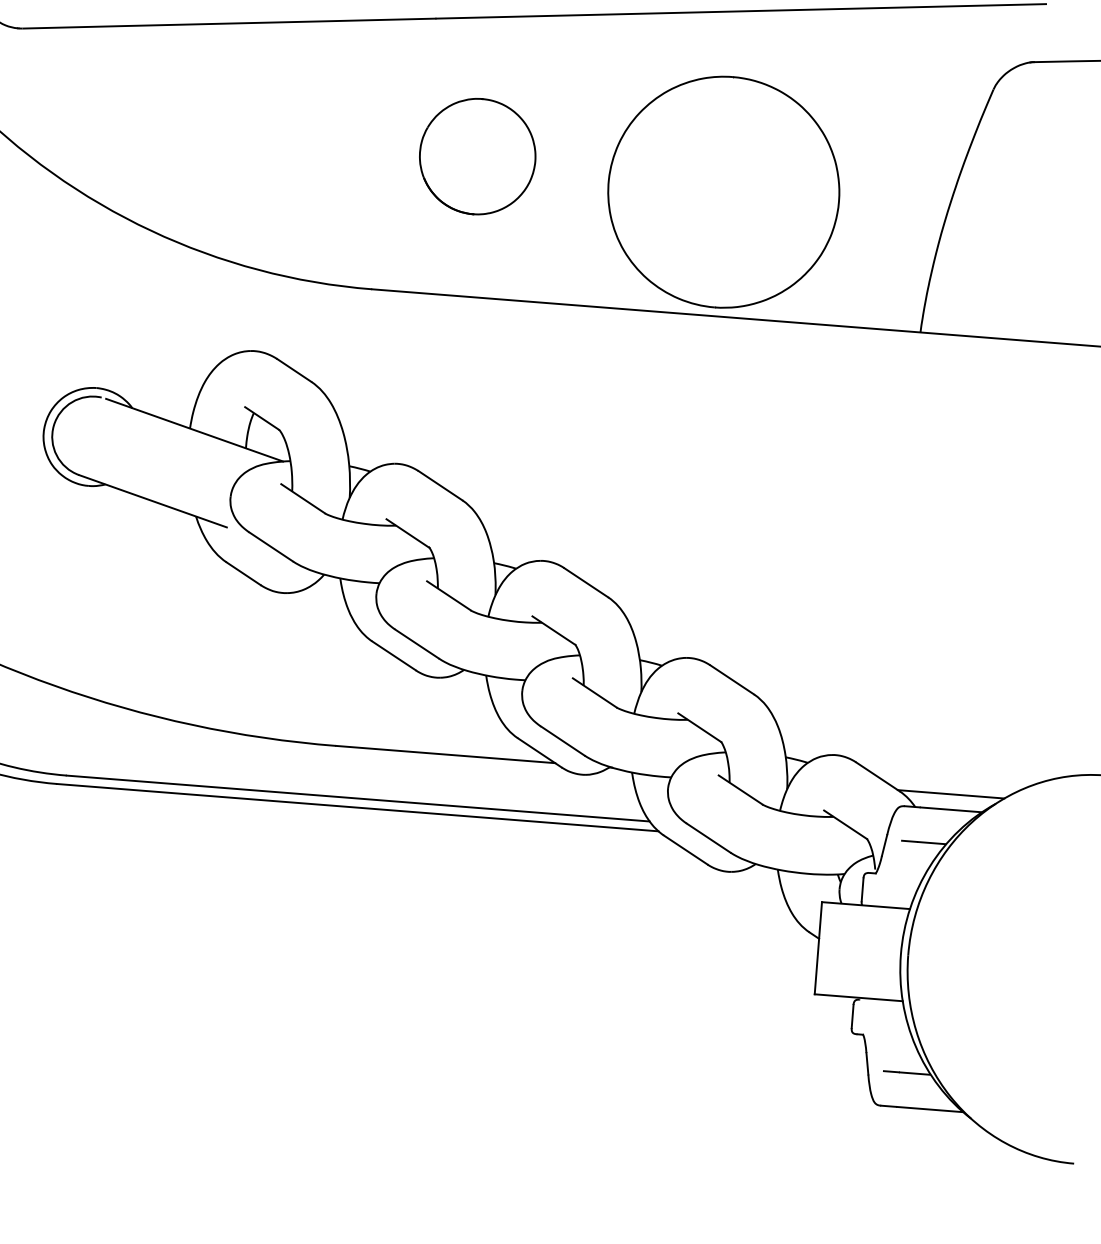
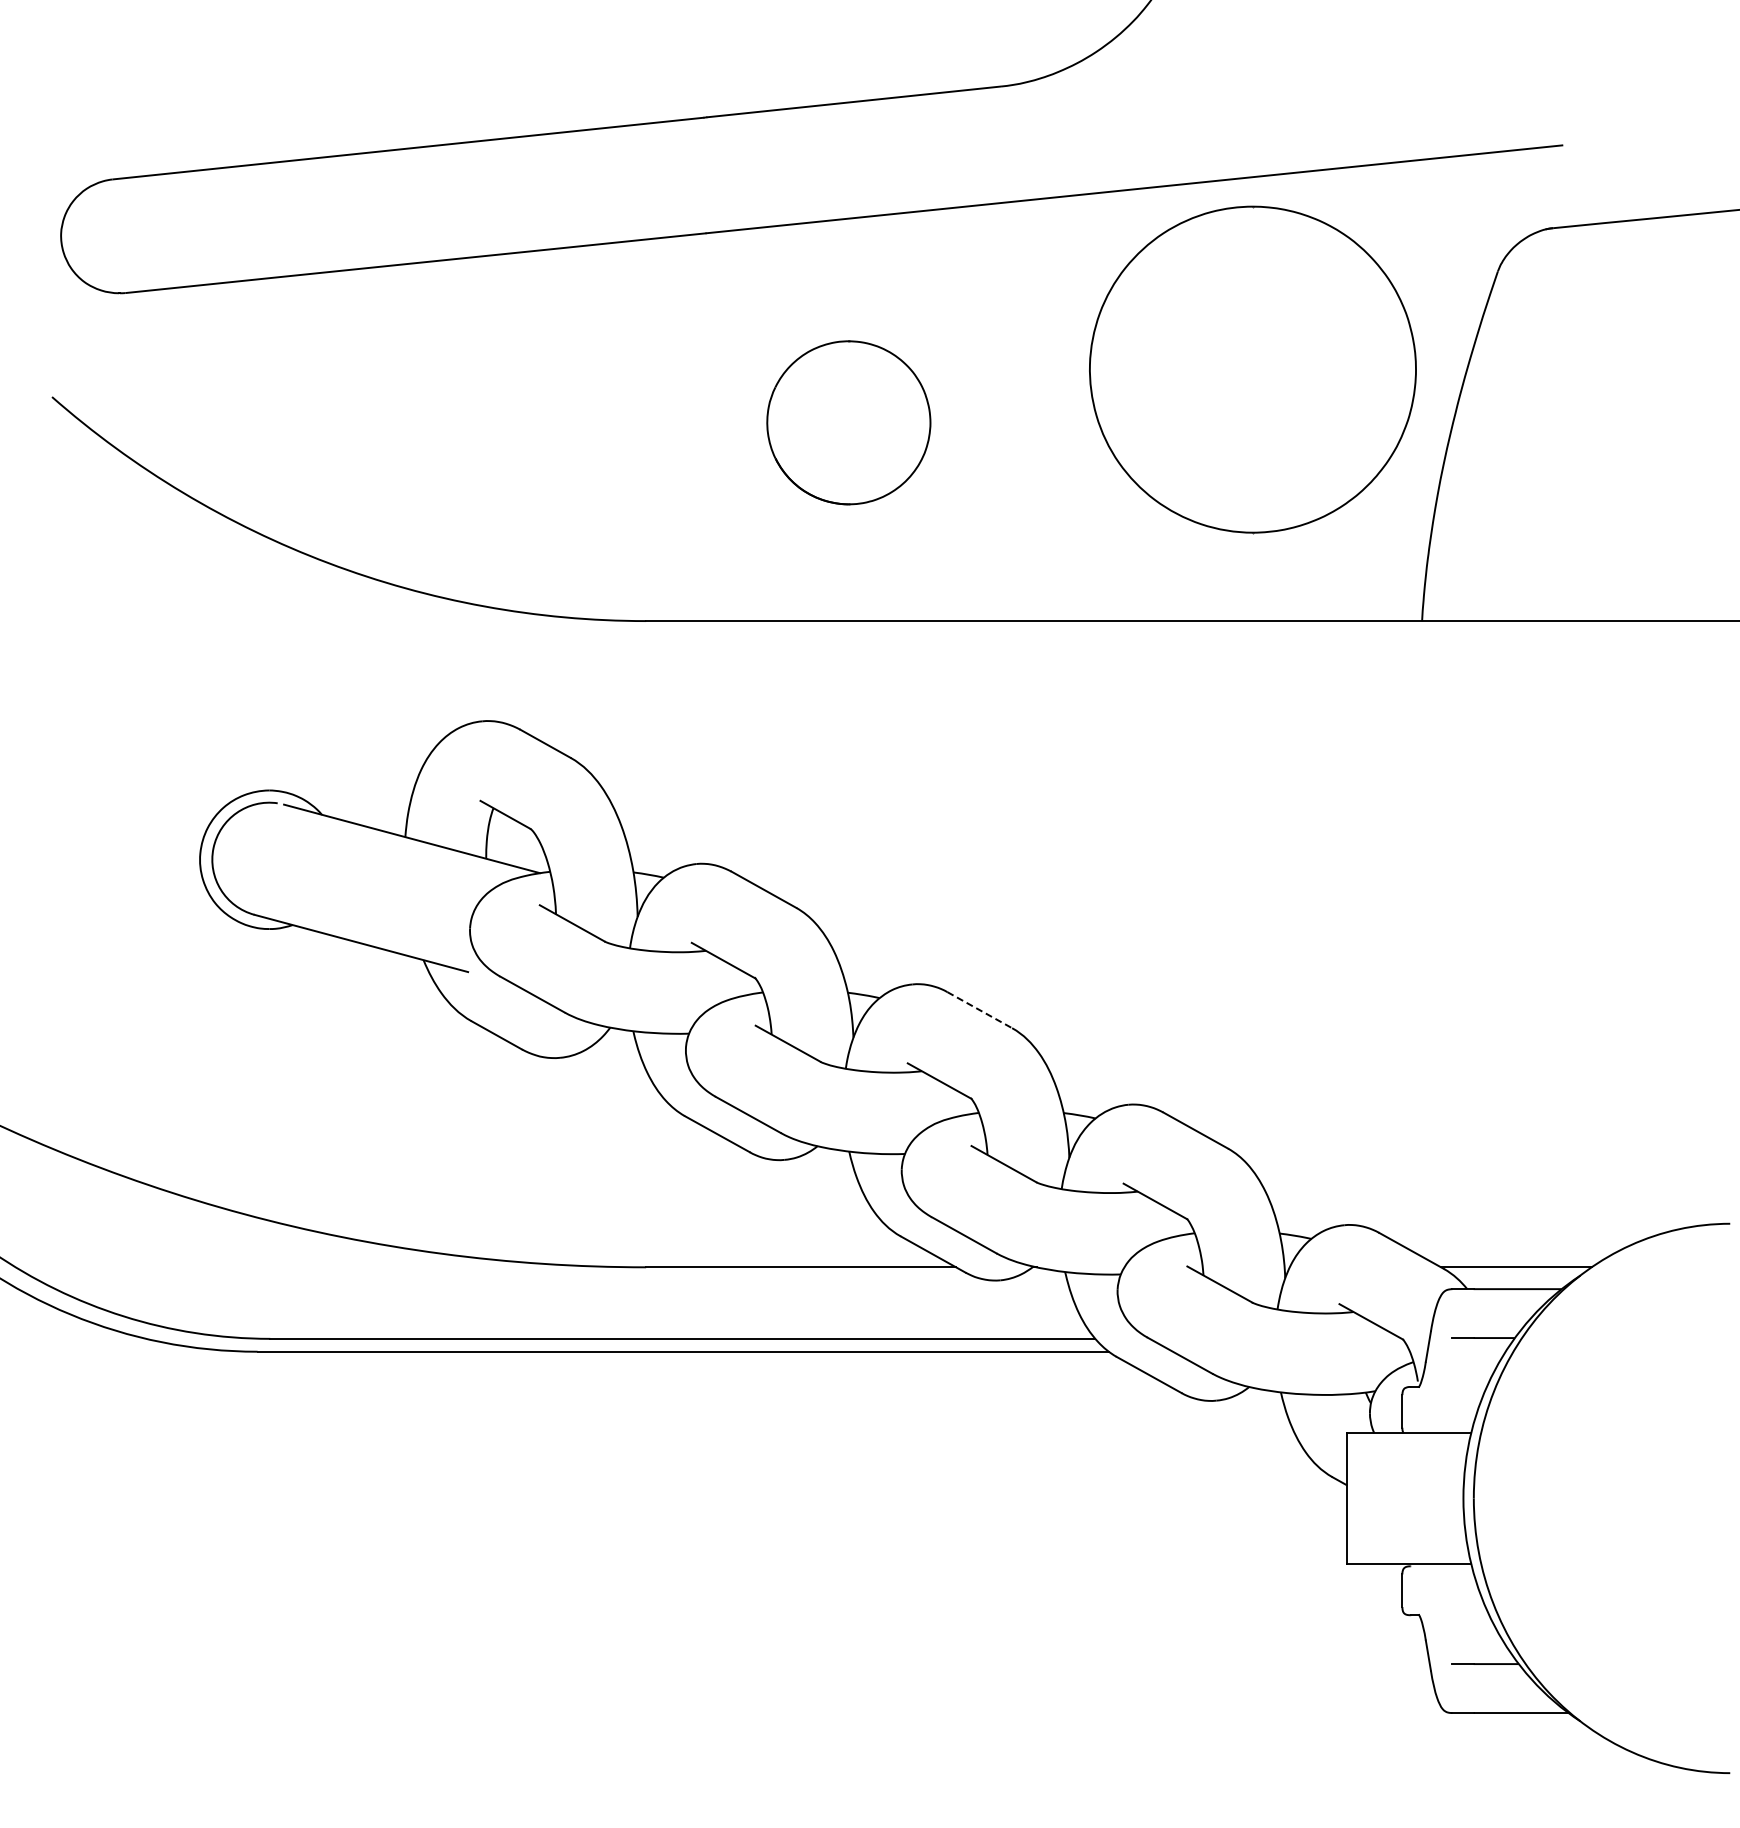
part: (477, 156) -> (848, 422), moved
part: (723, 192) -> (1252, 369), moved
line: (586, 583) -> (980, 1010), solid -> dashed

